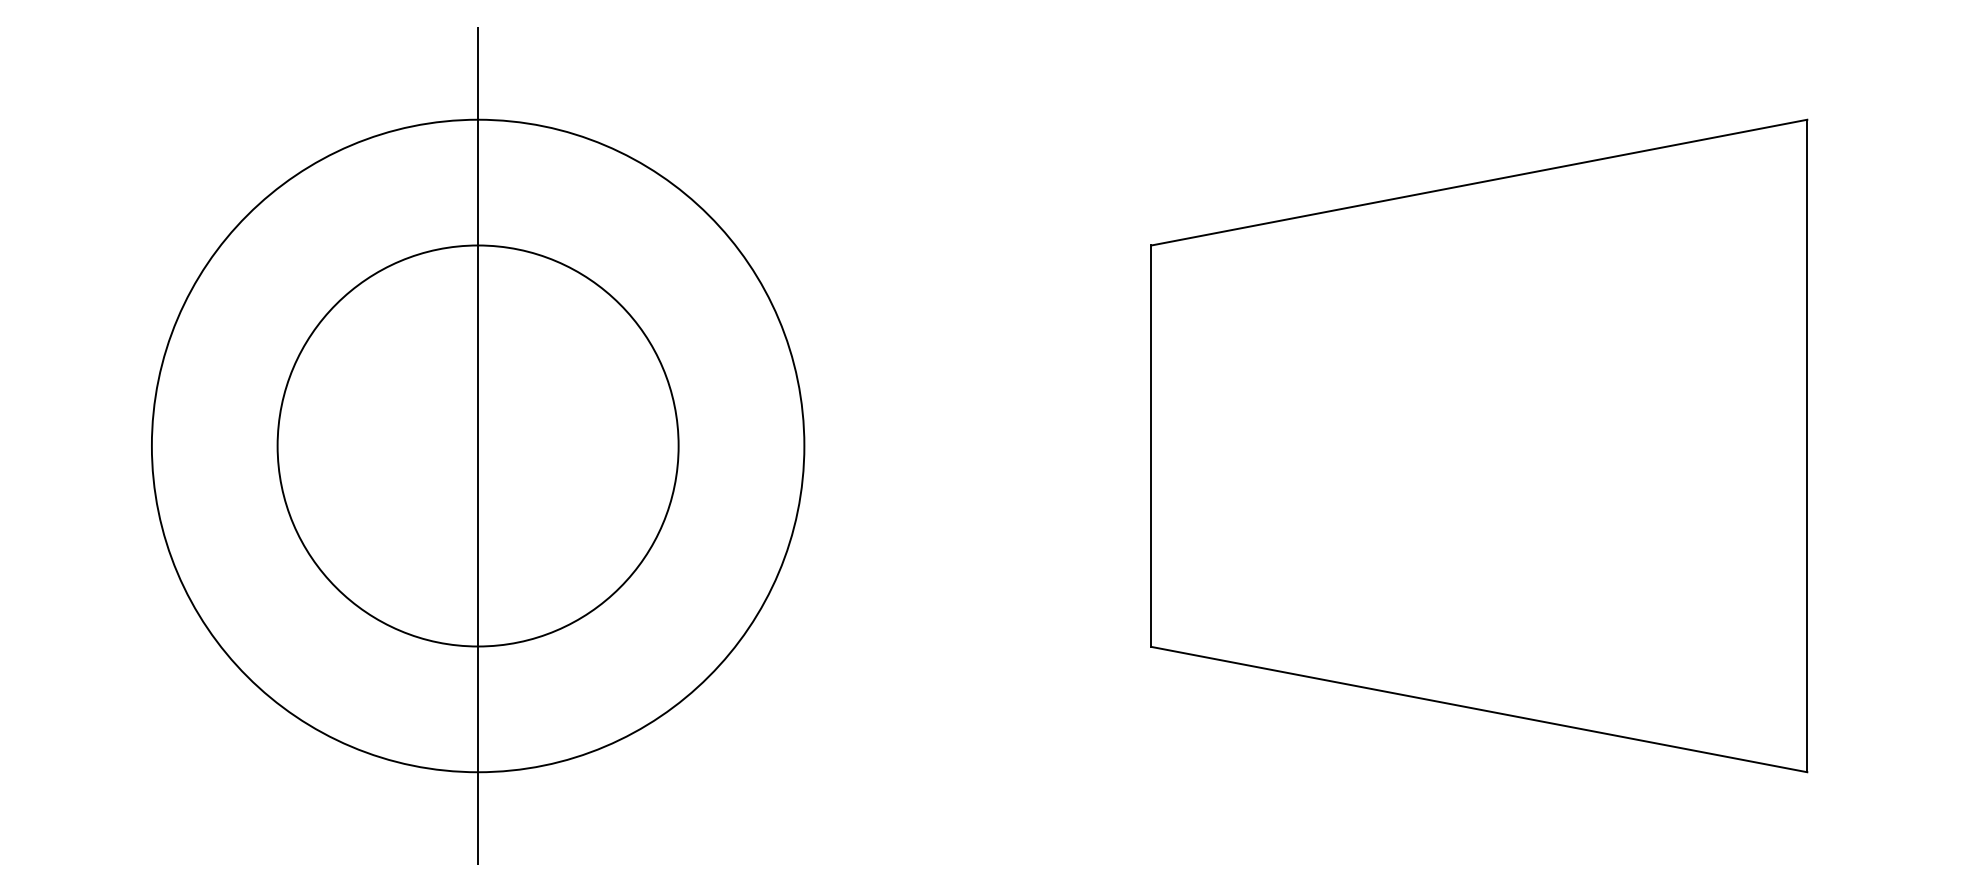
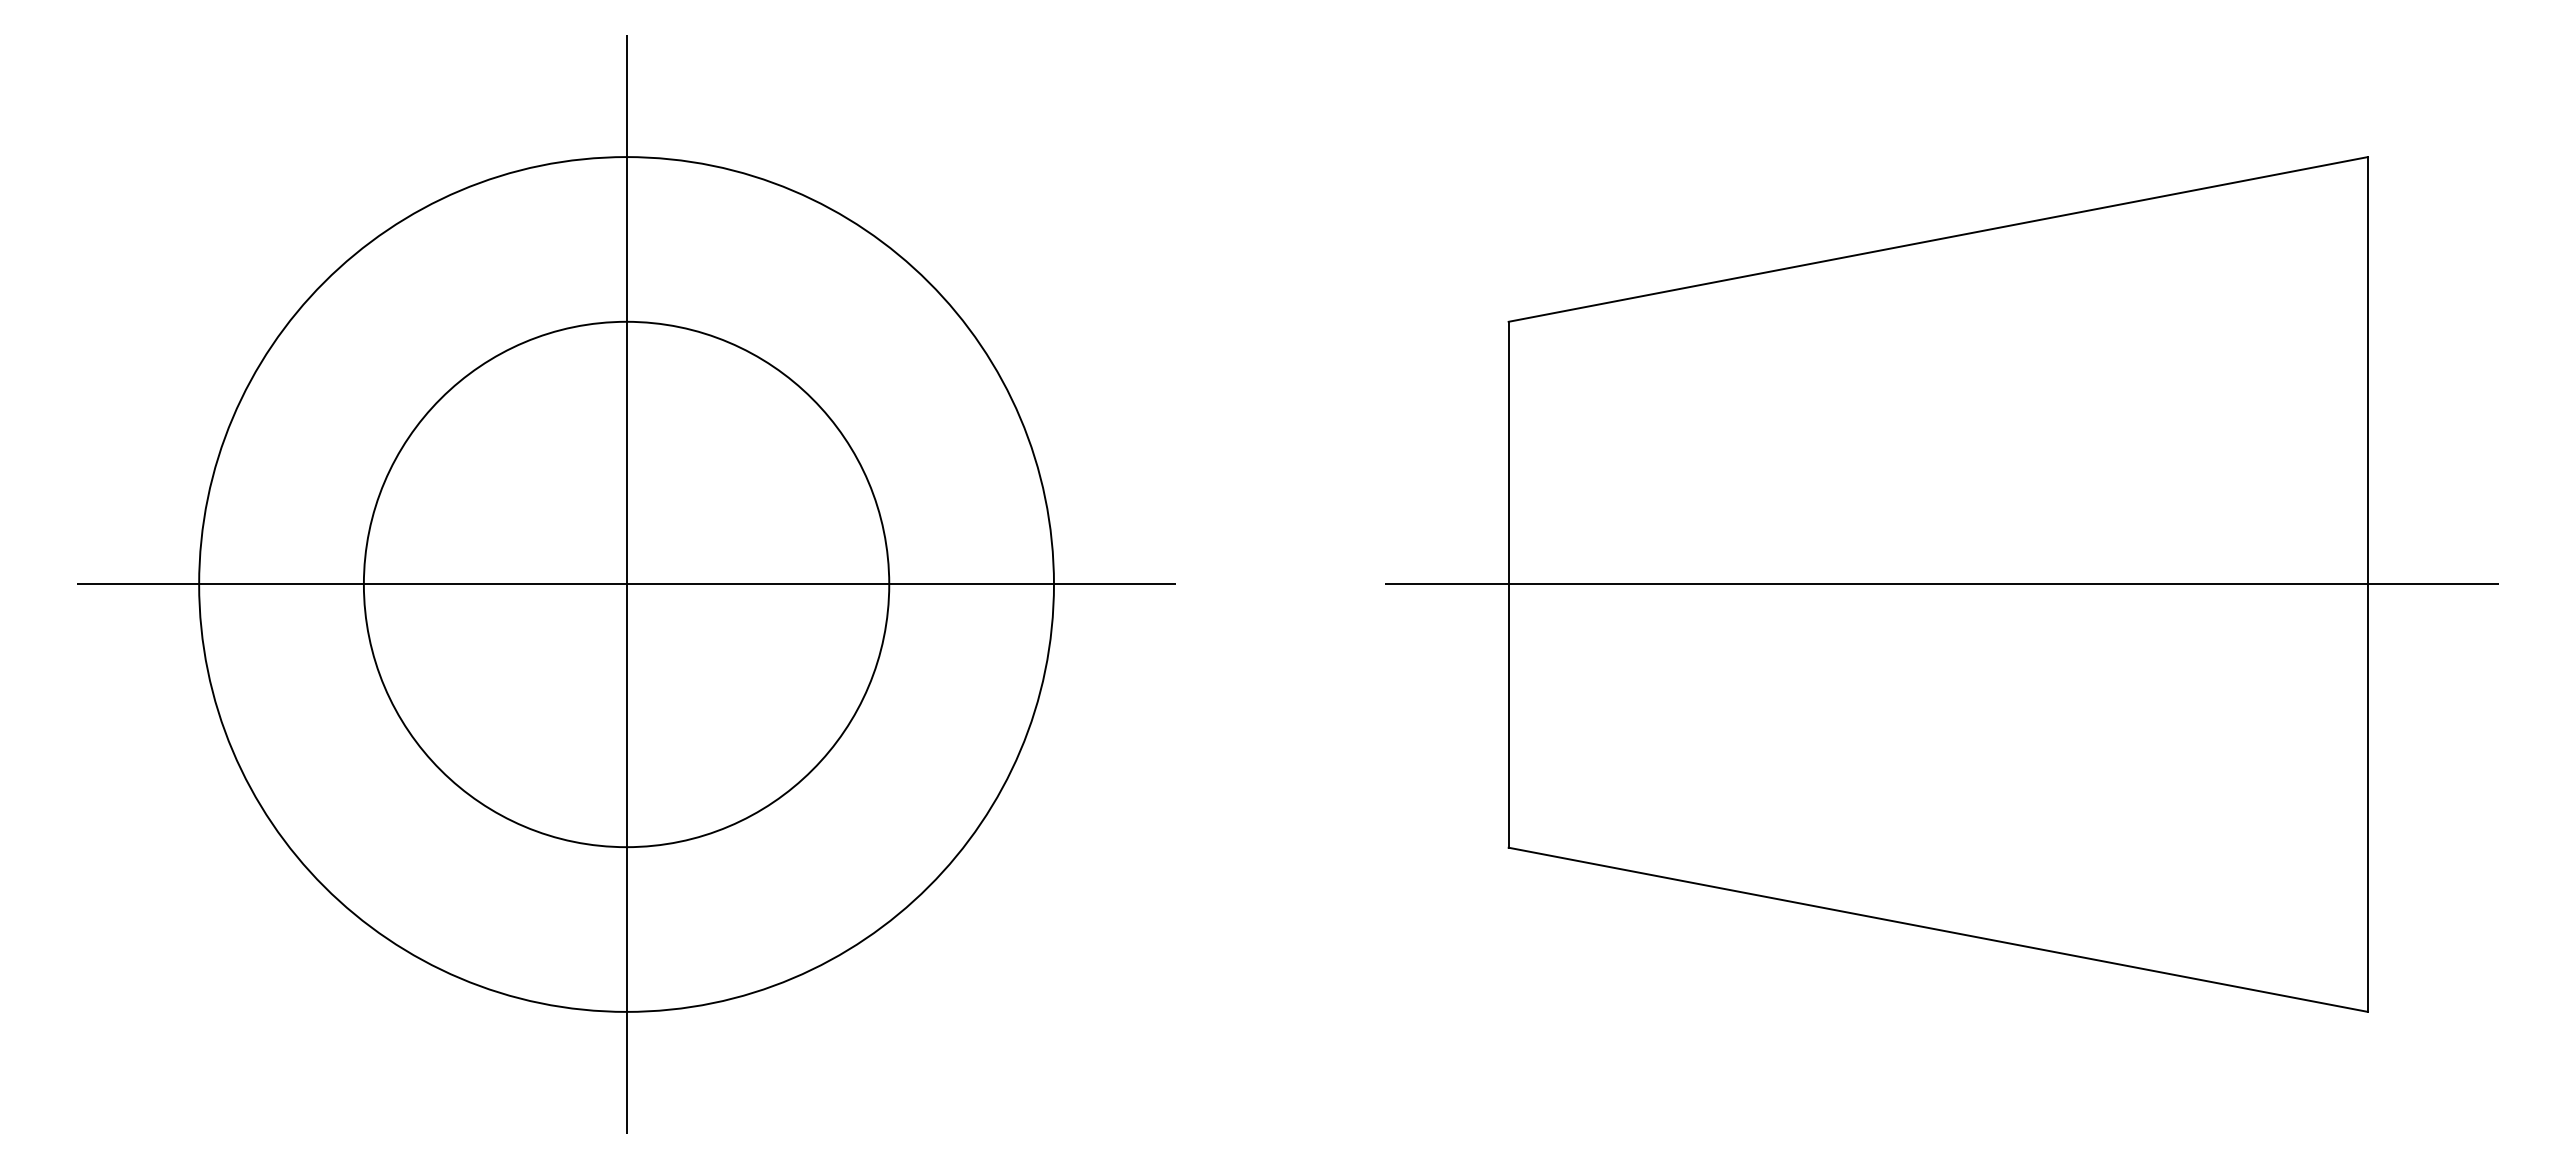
line: (478, 446) -> (626, 584), added
line: (1481, 446) -> (1941, 584), added

